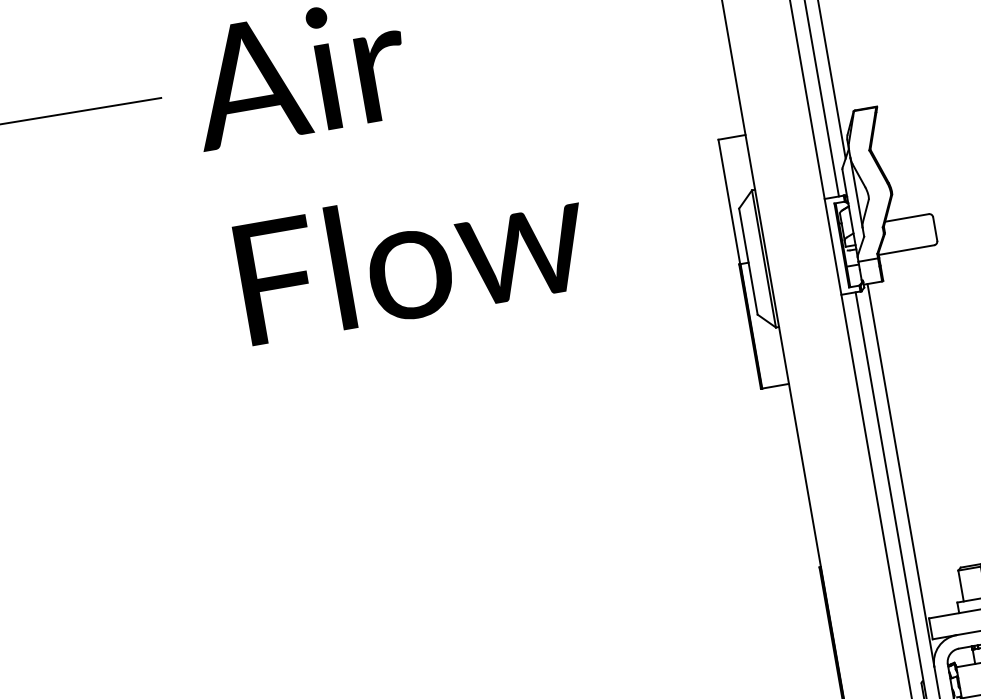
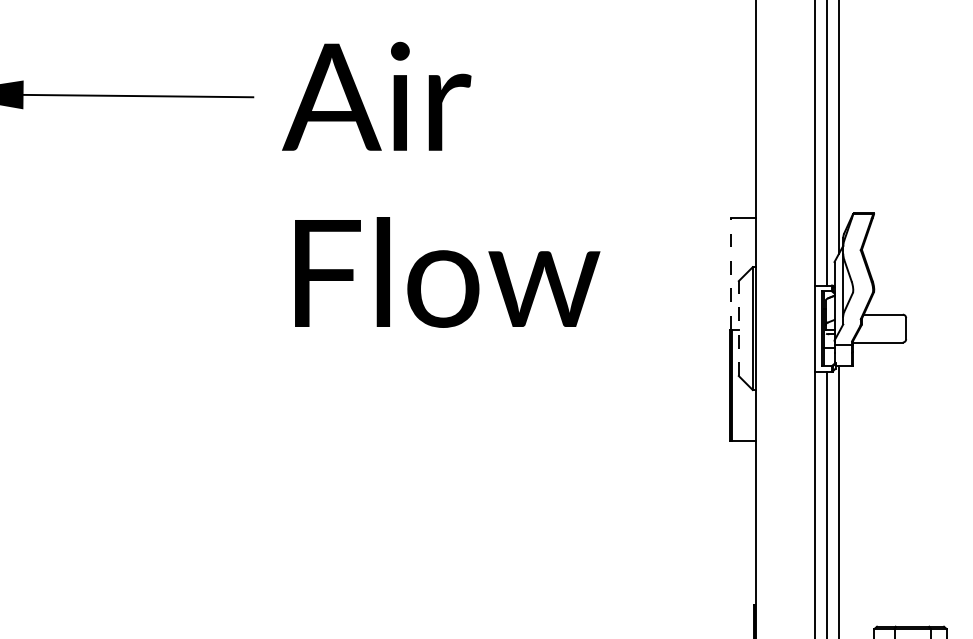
line: (729, 201) -> (731, 273), solid -> dashed
line: (748, 261) -> (738, 328), solid -> dashed

